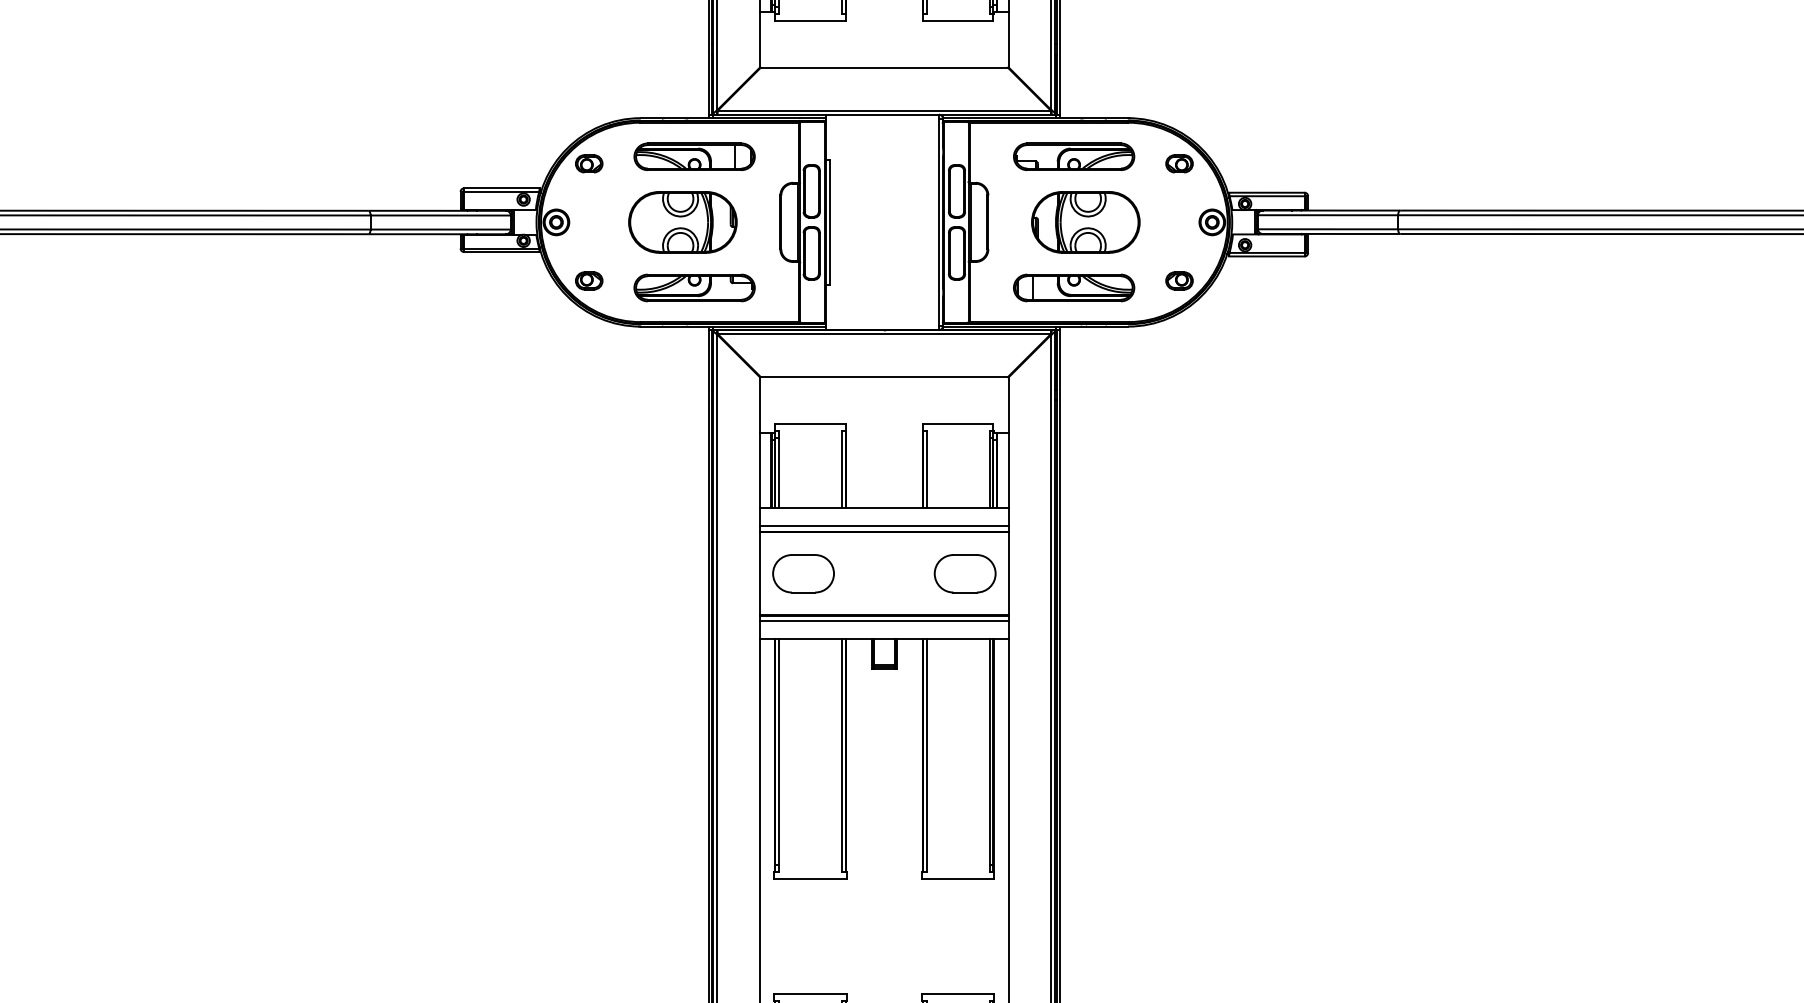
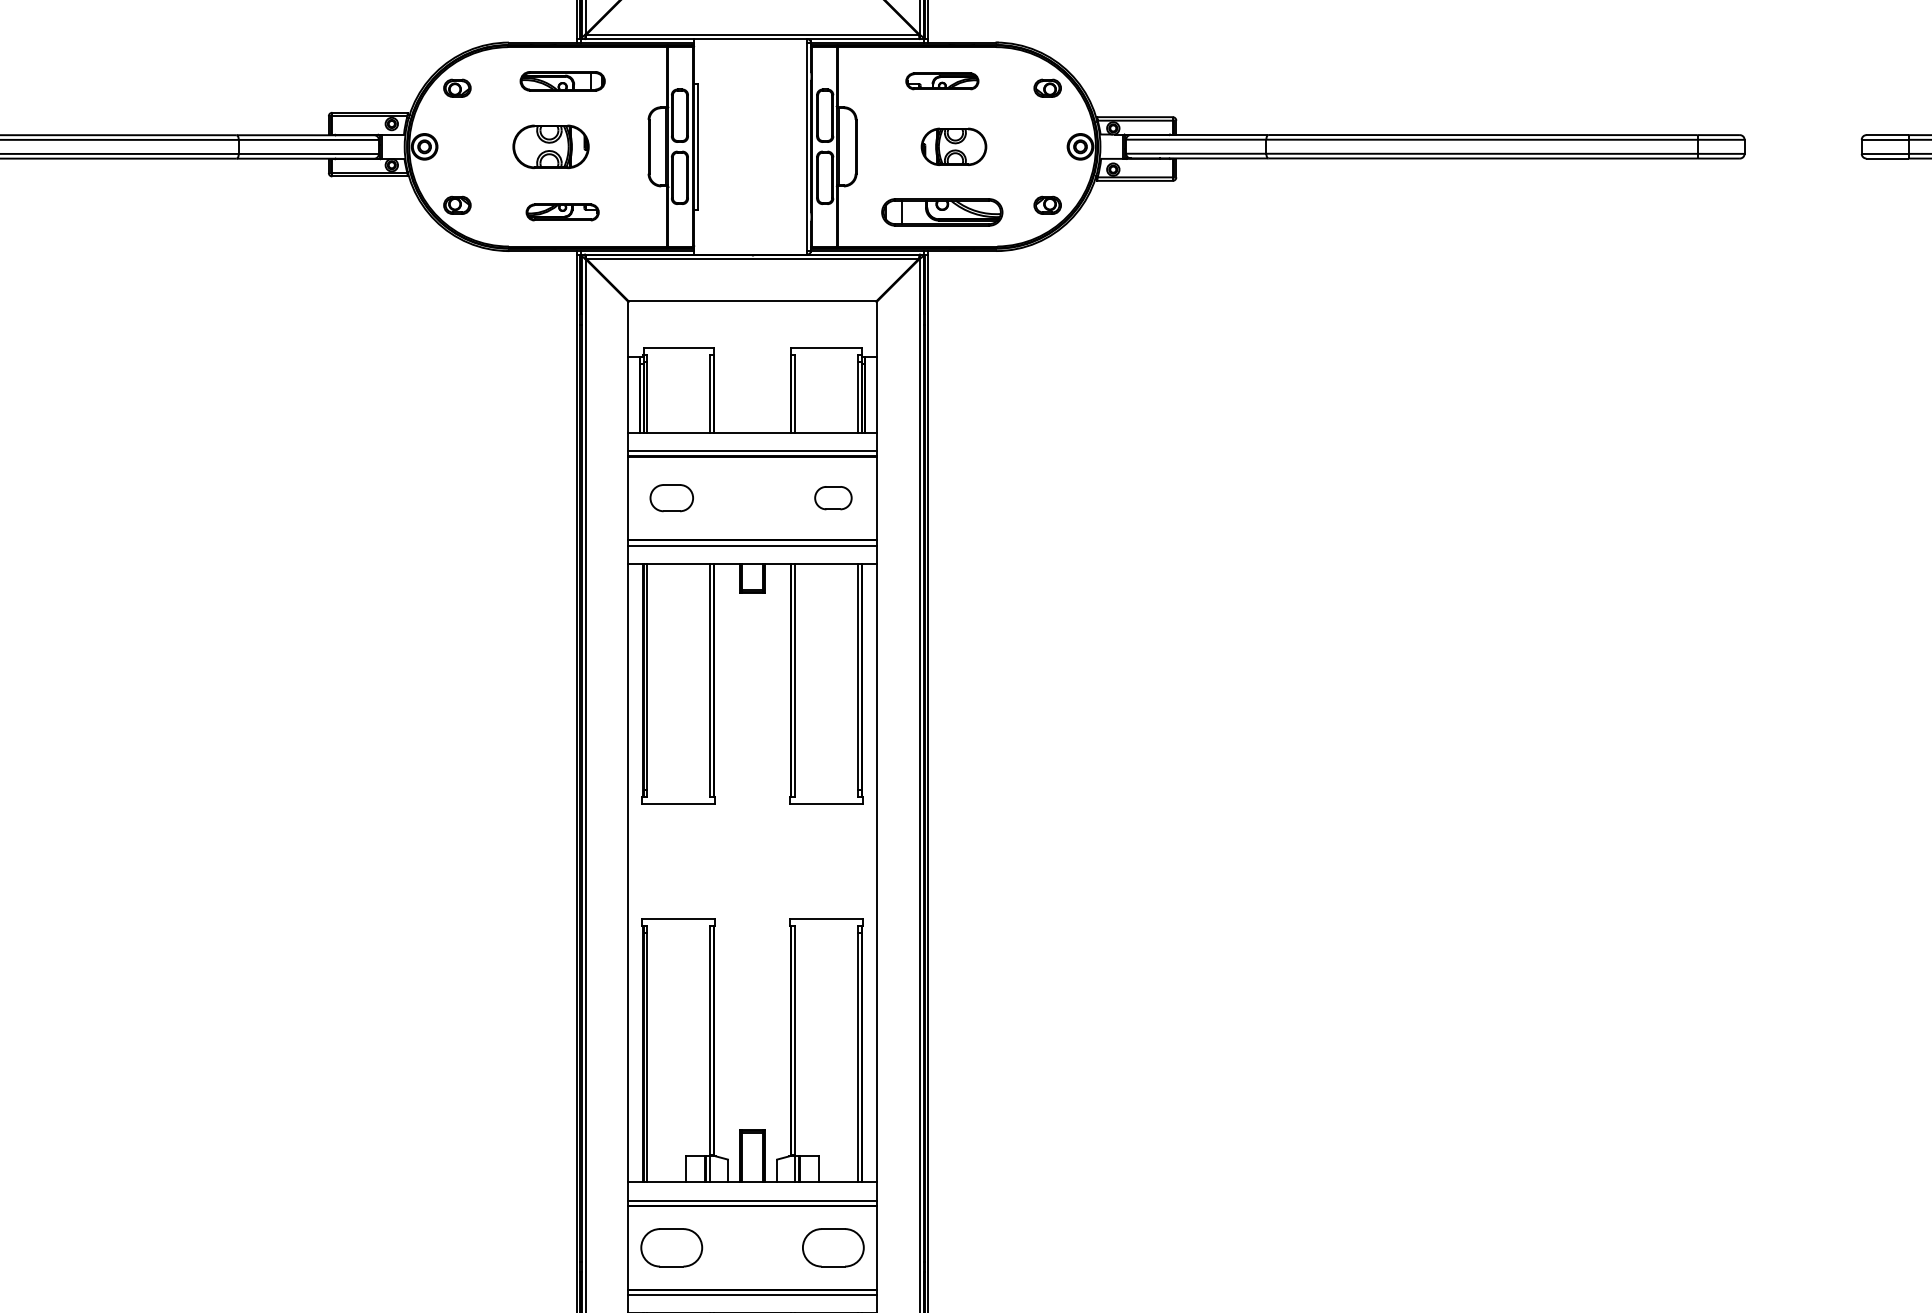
part: (694, 157) -> (562, 81), size x0.7
part: (1074, 157) -> (942, 81), size x0.6
part: (682, 222) -> (550, 146), size x0.7
part: (1085, 222) -> (953, 146), size x0.6
part: (694, 288) -> (562, 212), size x0.6
part: (803, 573) -> (671, 497), size x0.7
part: (965, 573) -> (833, 497), size x0.6

